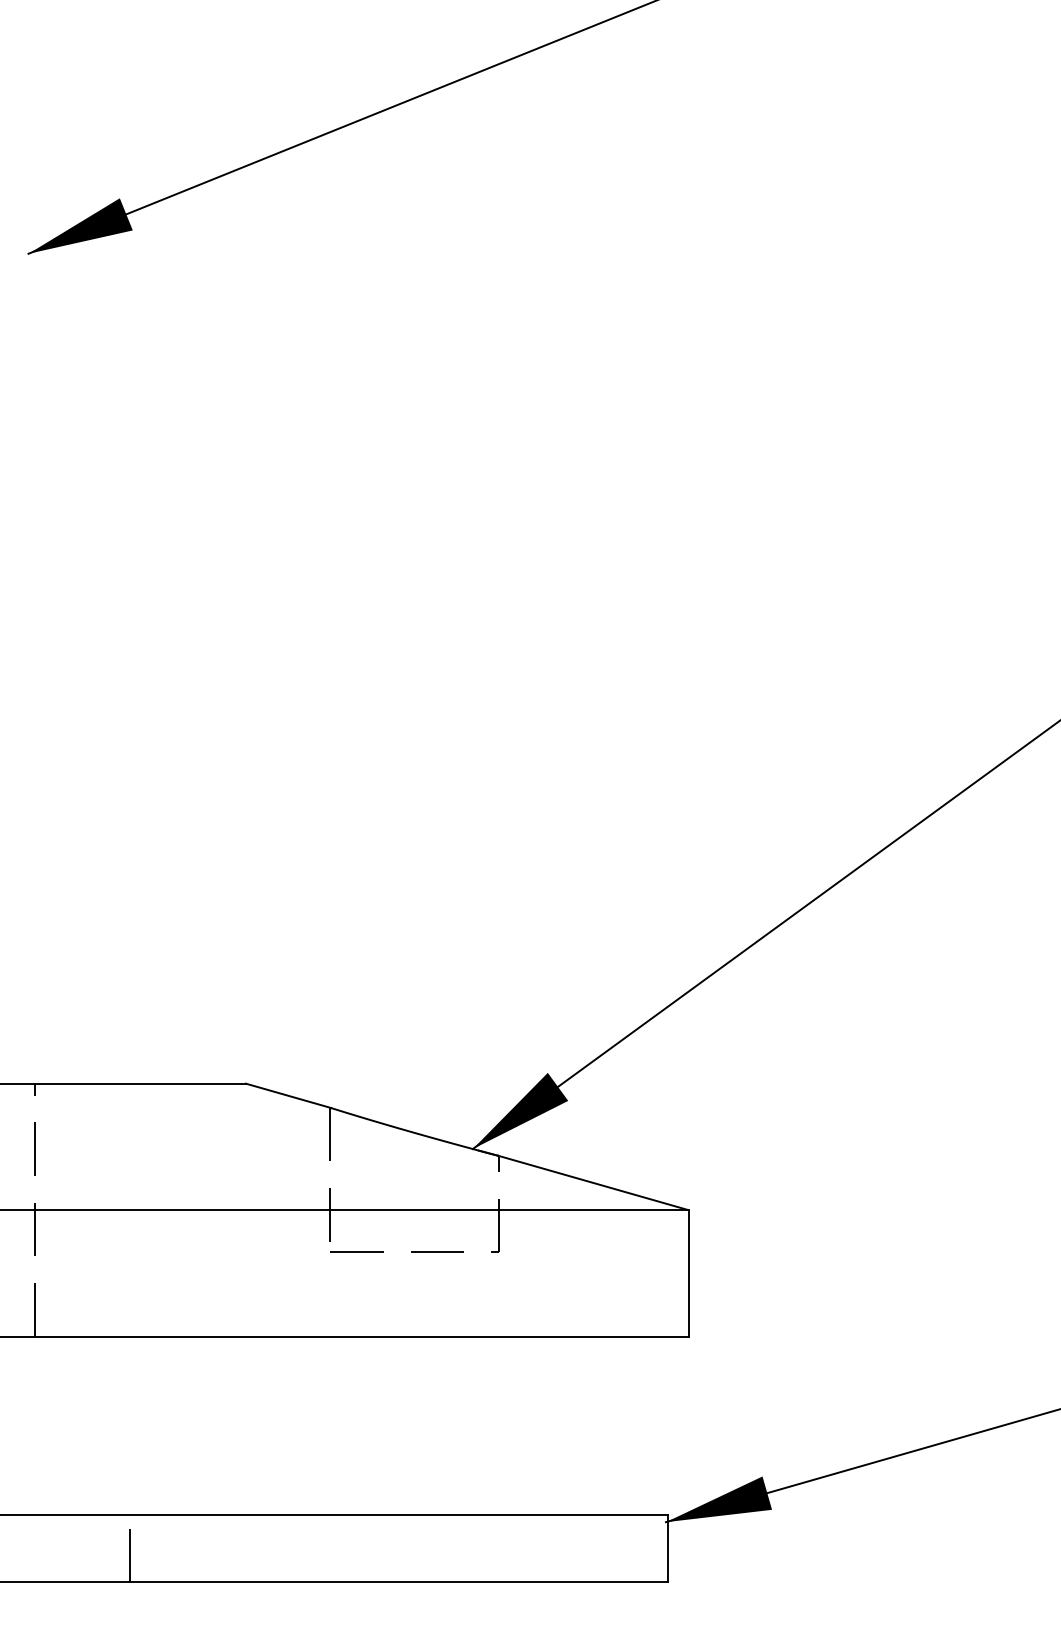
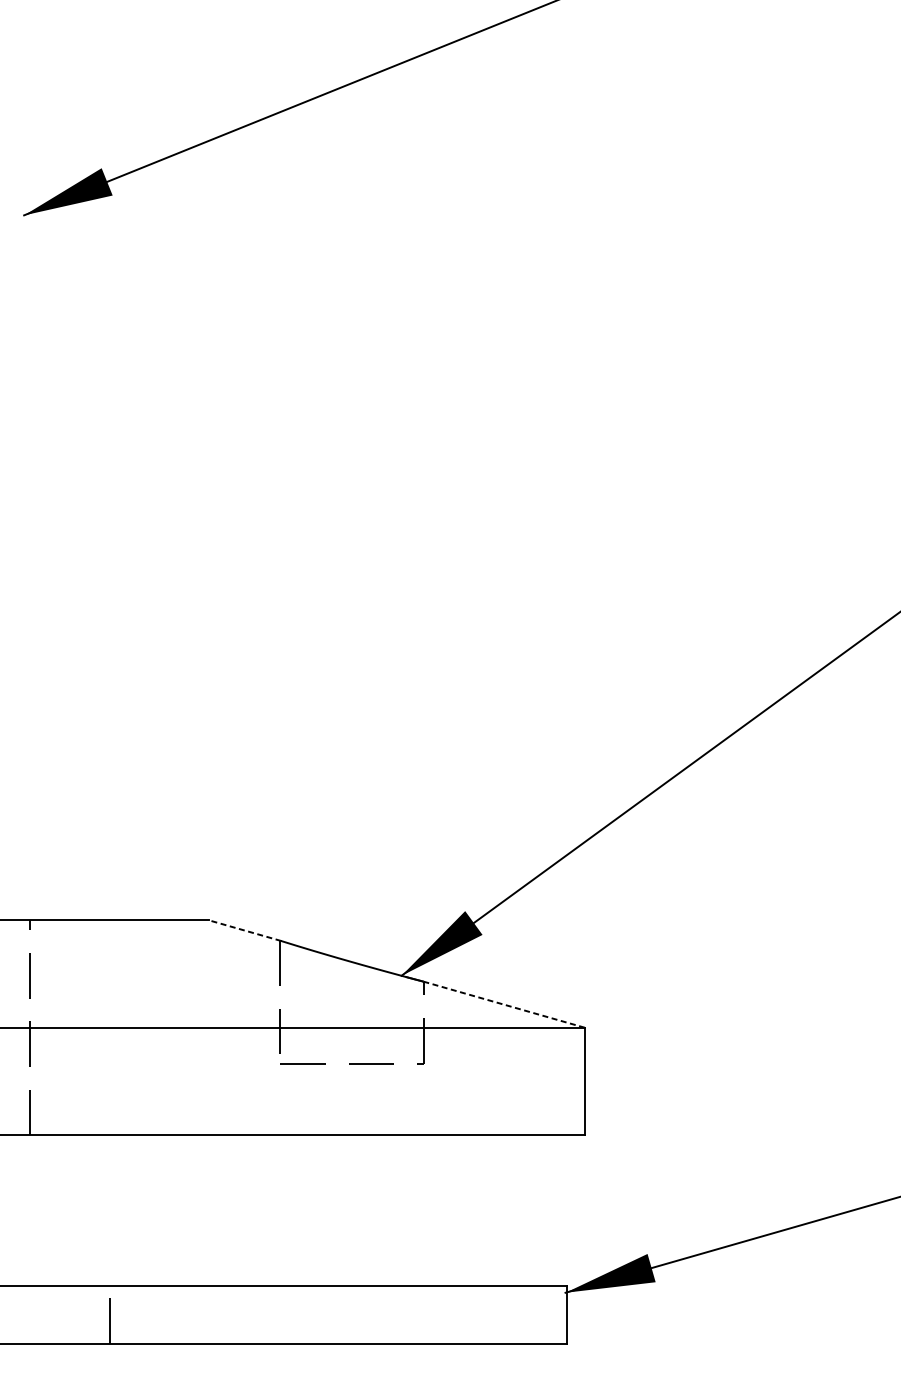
line: (288, 1095) -> (244, 930), solid -> dashed
line: (592, 1182) -> (503, 1004), solid -> dashed

